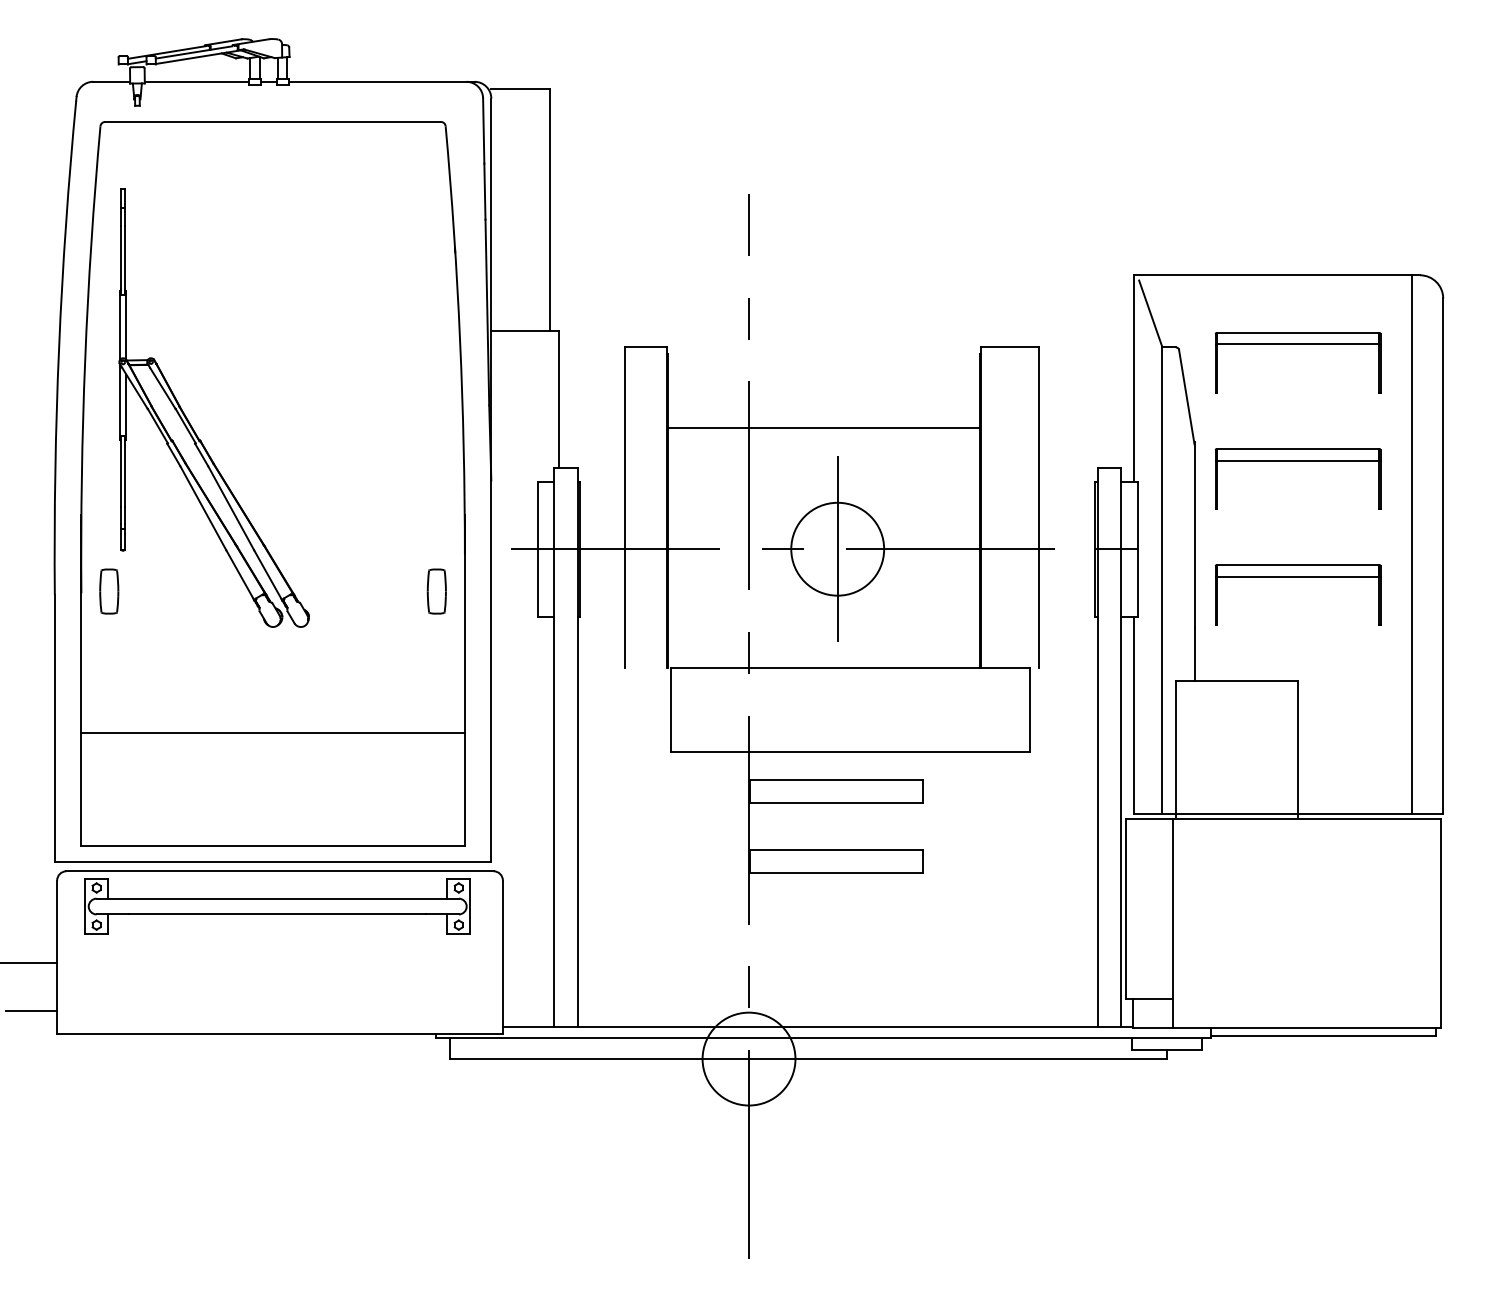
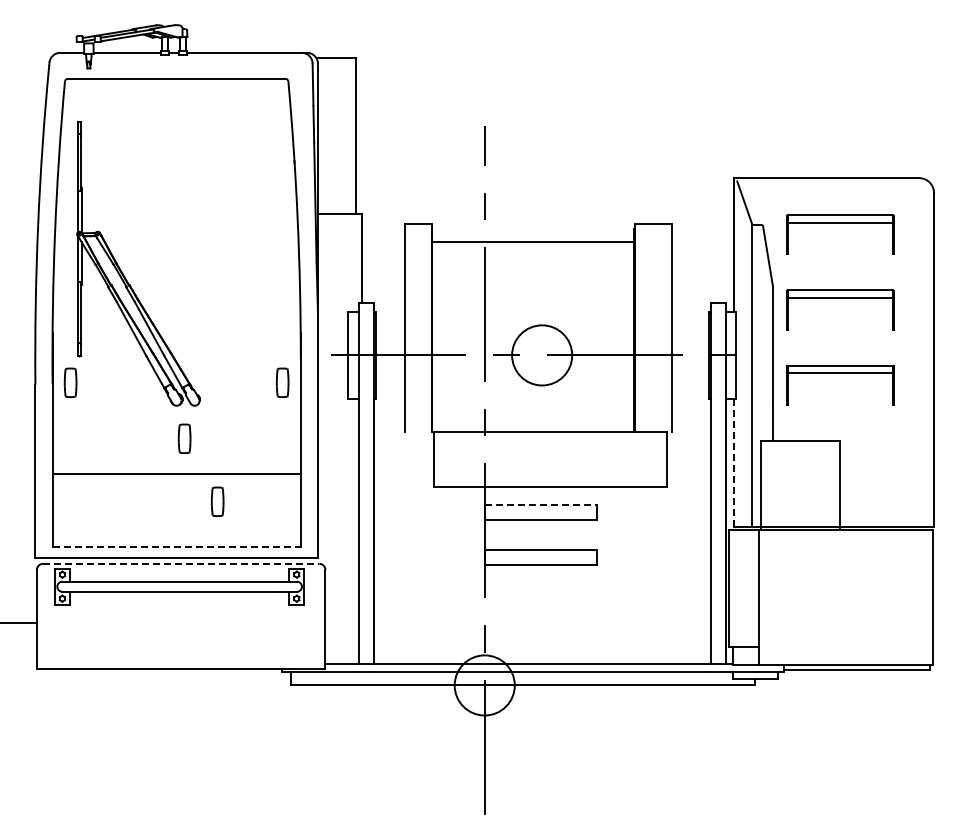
line: (824, 427) -> (533, 241), moved
line: (1411, 544) -> (913, 352), removed
line: (838, 549) -> (542, 355), removed
part: (285, 677) -> (184, 438), added
line: (1134, 714) -> (734, 462), solid -> dashed
part: (336, 774) -> (217, 501), added
line: (836, 779) -> (541, 504), solid -> dashed
line: (274, 845) -> (177, 547), solid -> dashed
line: (280, 870) -> (181, 563), solid -> dashed
line: (30, 1011) -> (19, 654), removed

